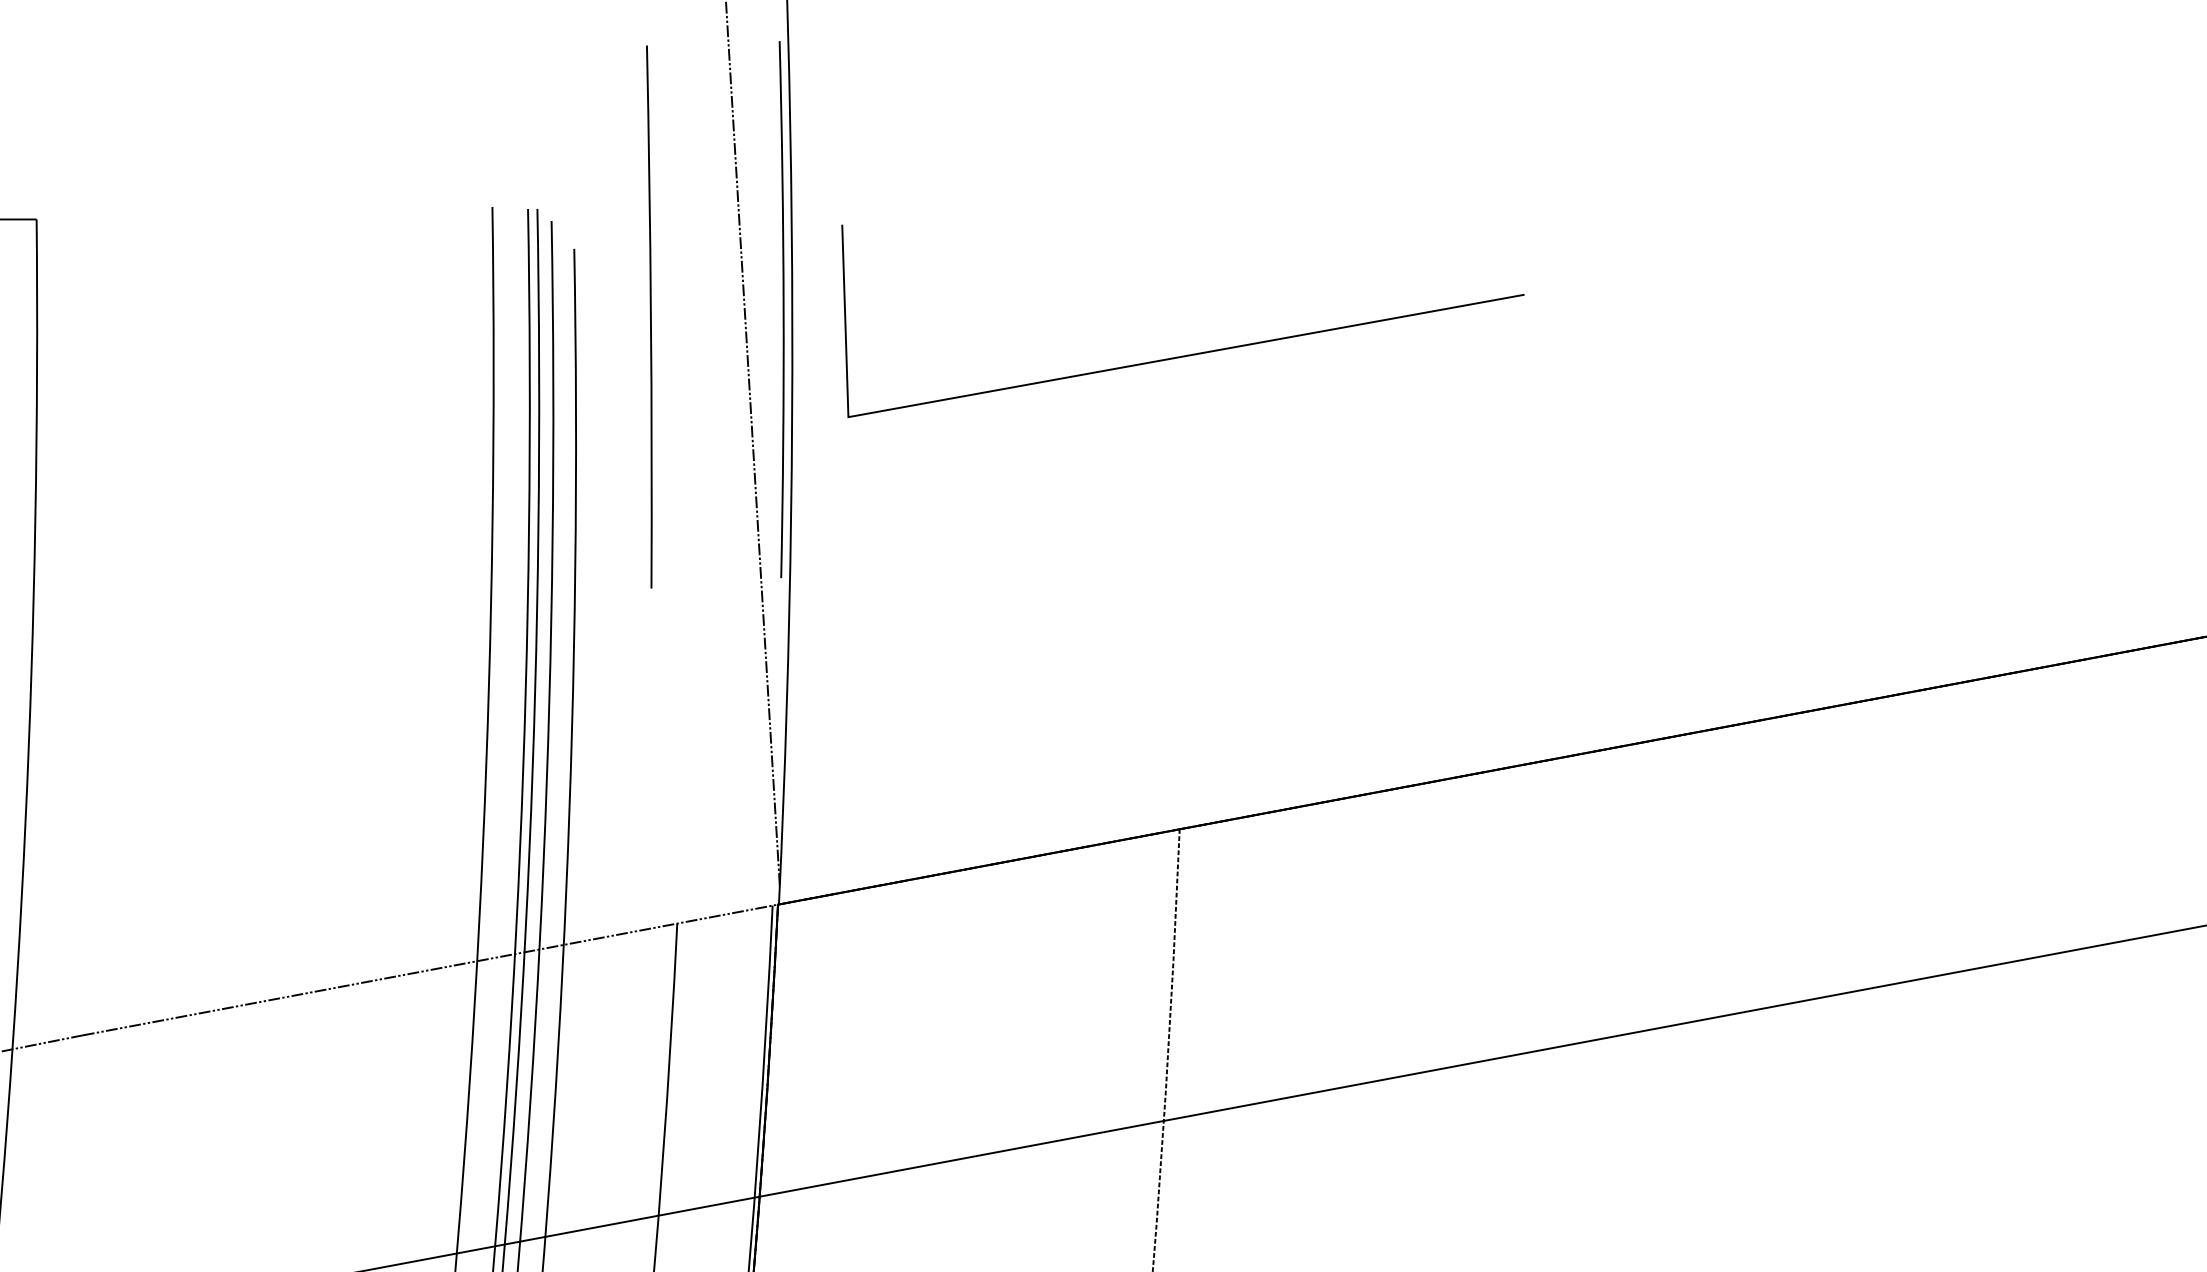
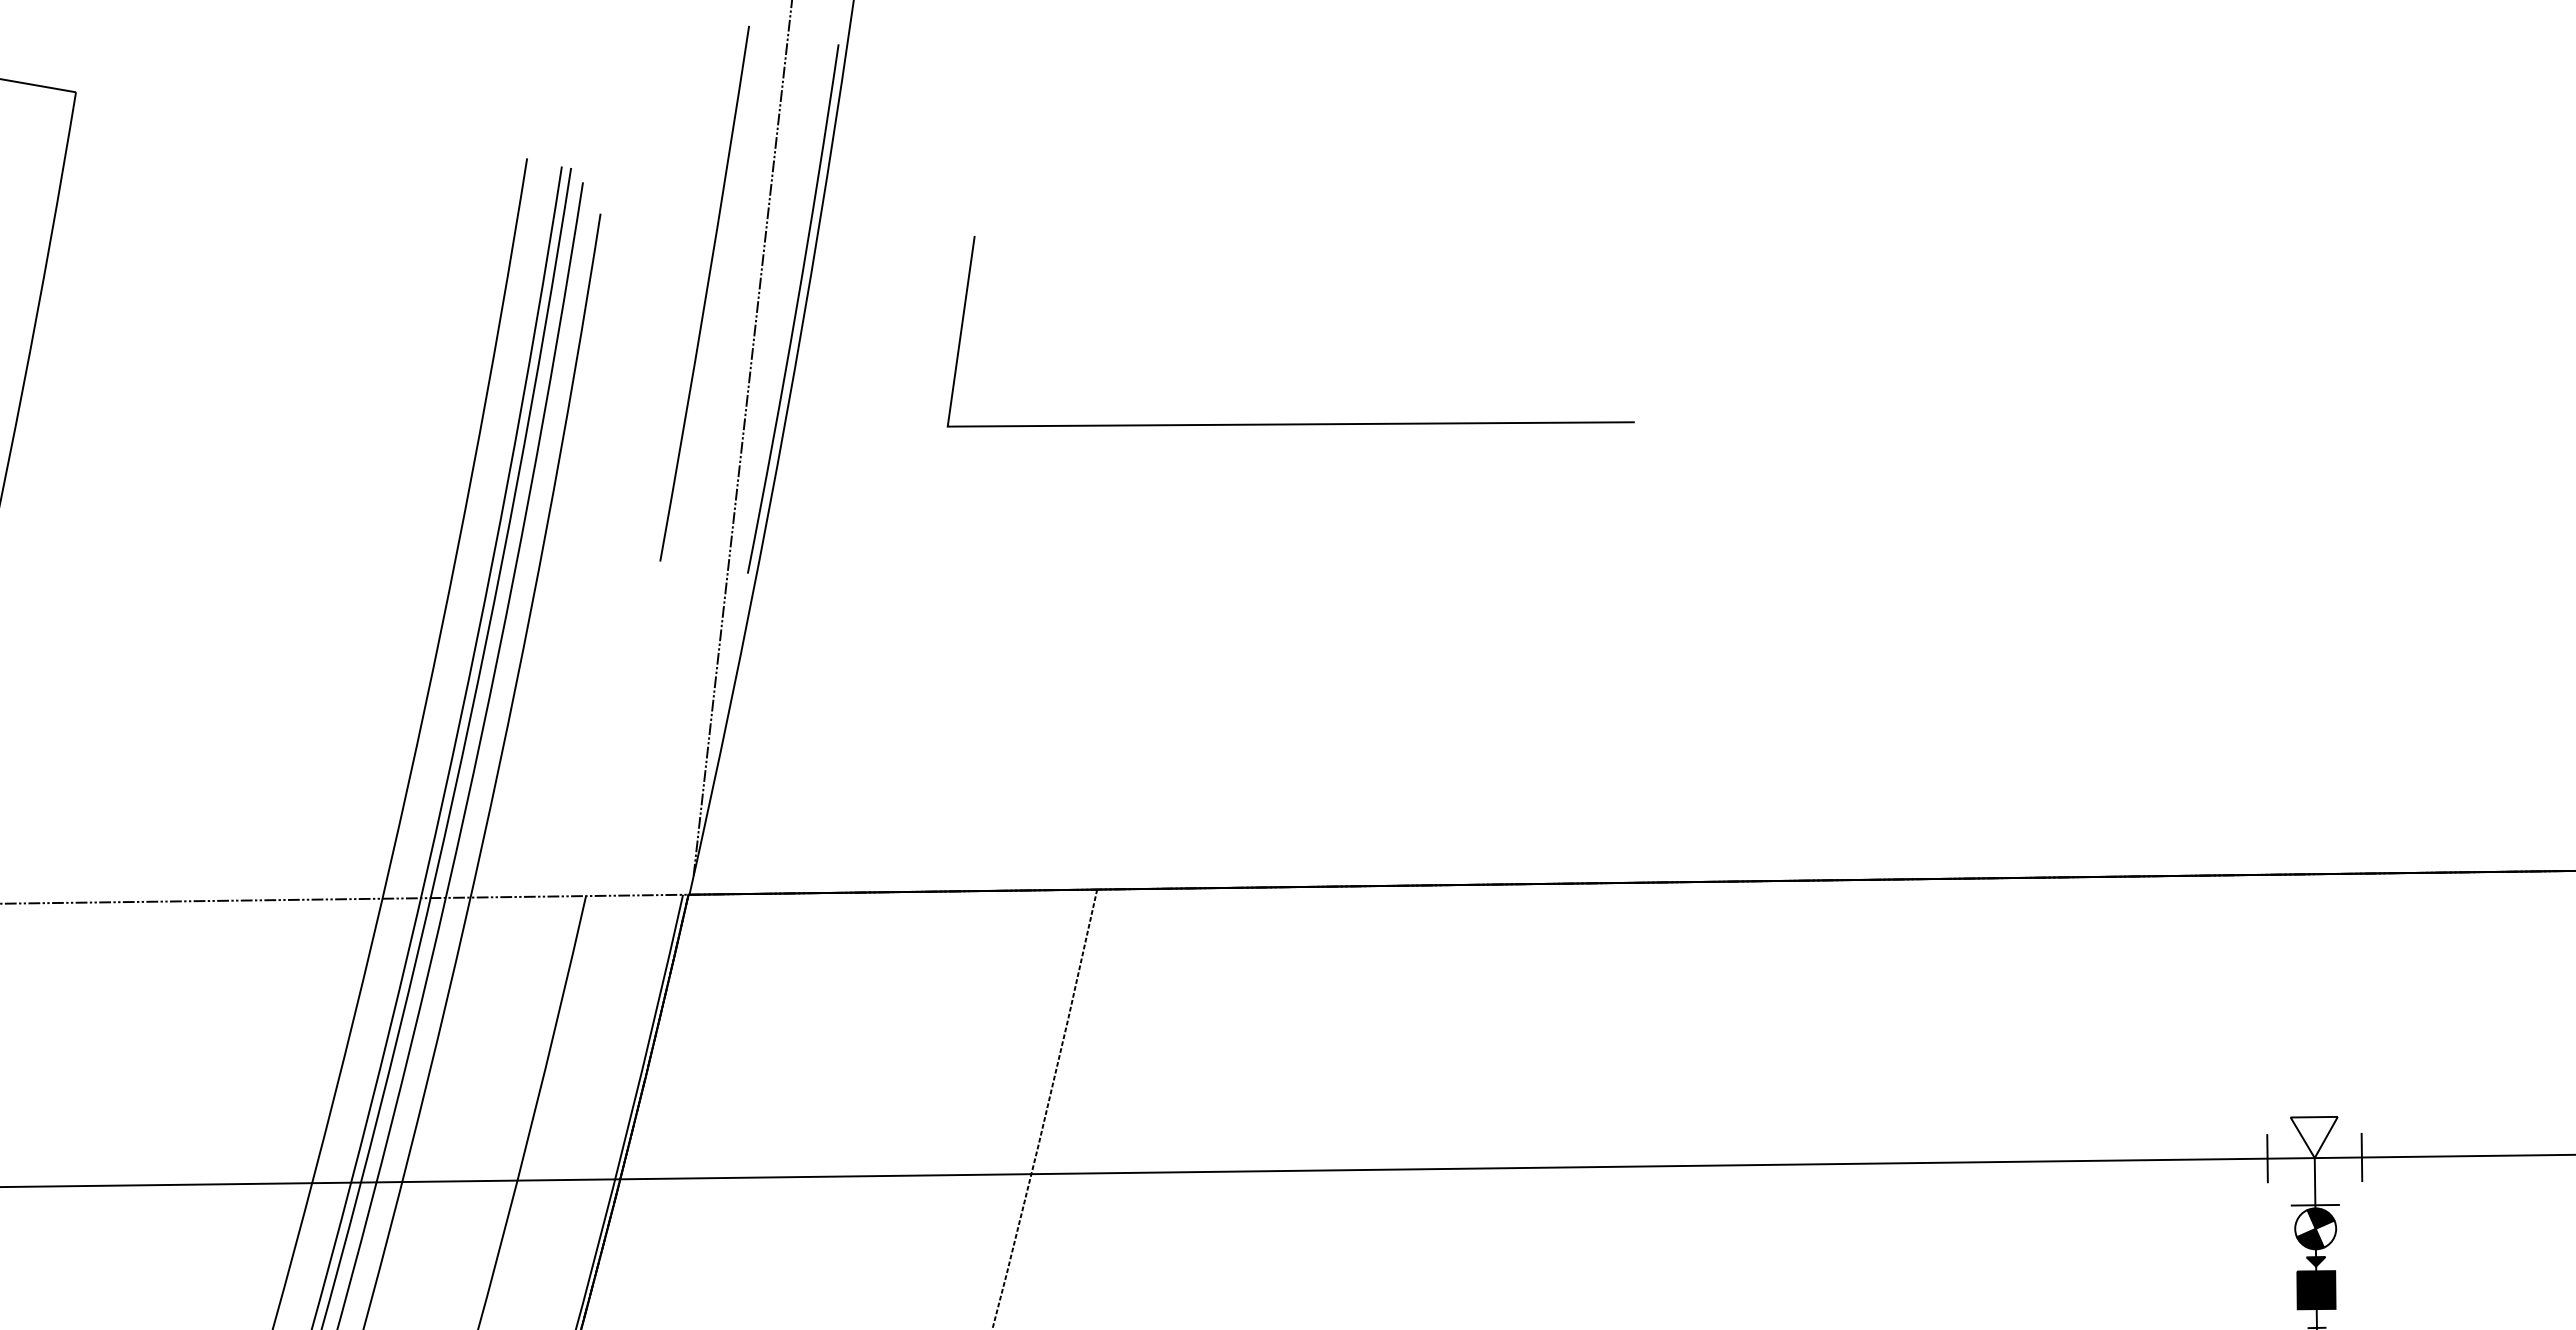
curve: (649, 316) -> (705, 293), moved
line: (1185, 355) -> (1290, 423), moved

